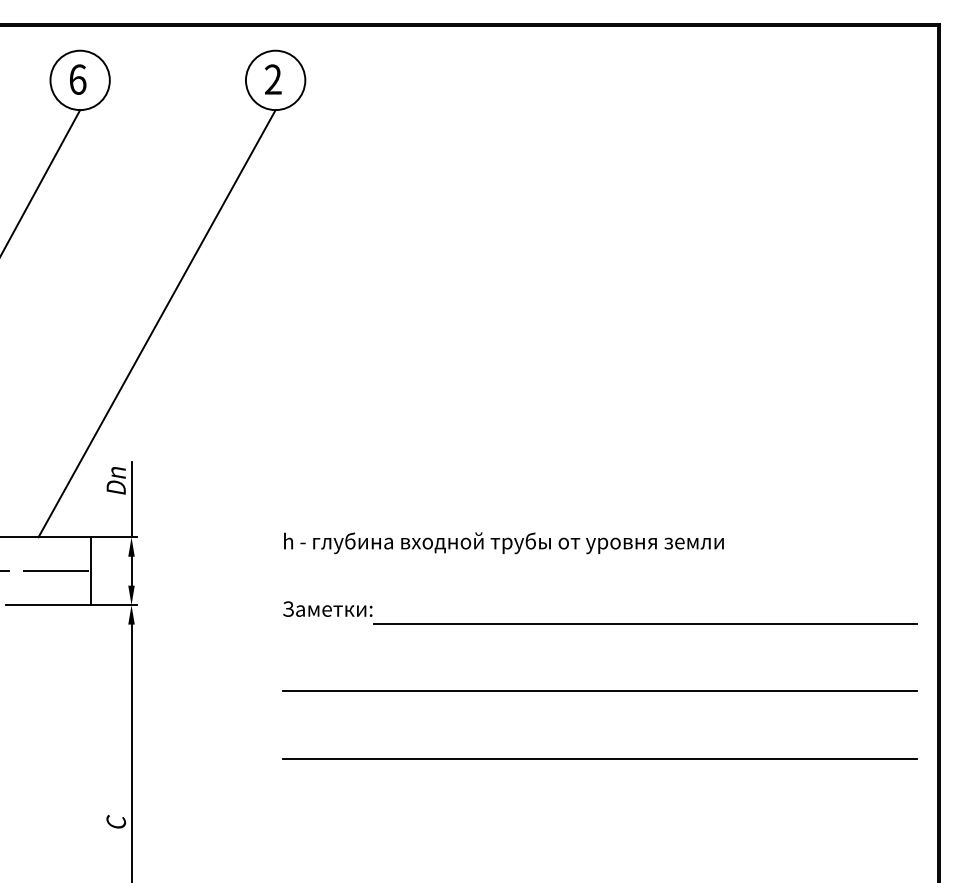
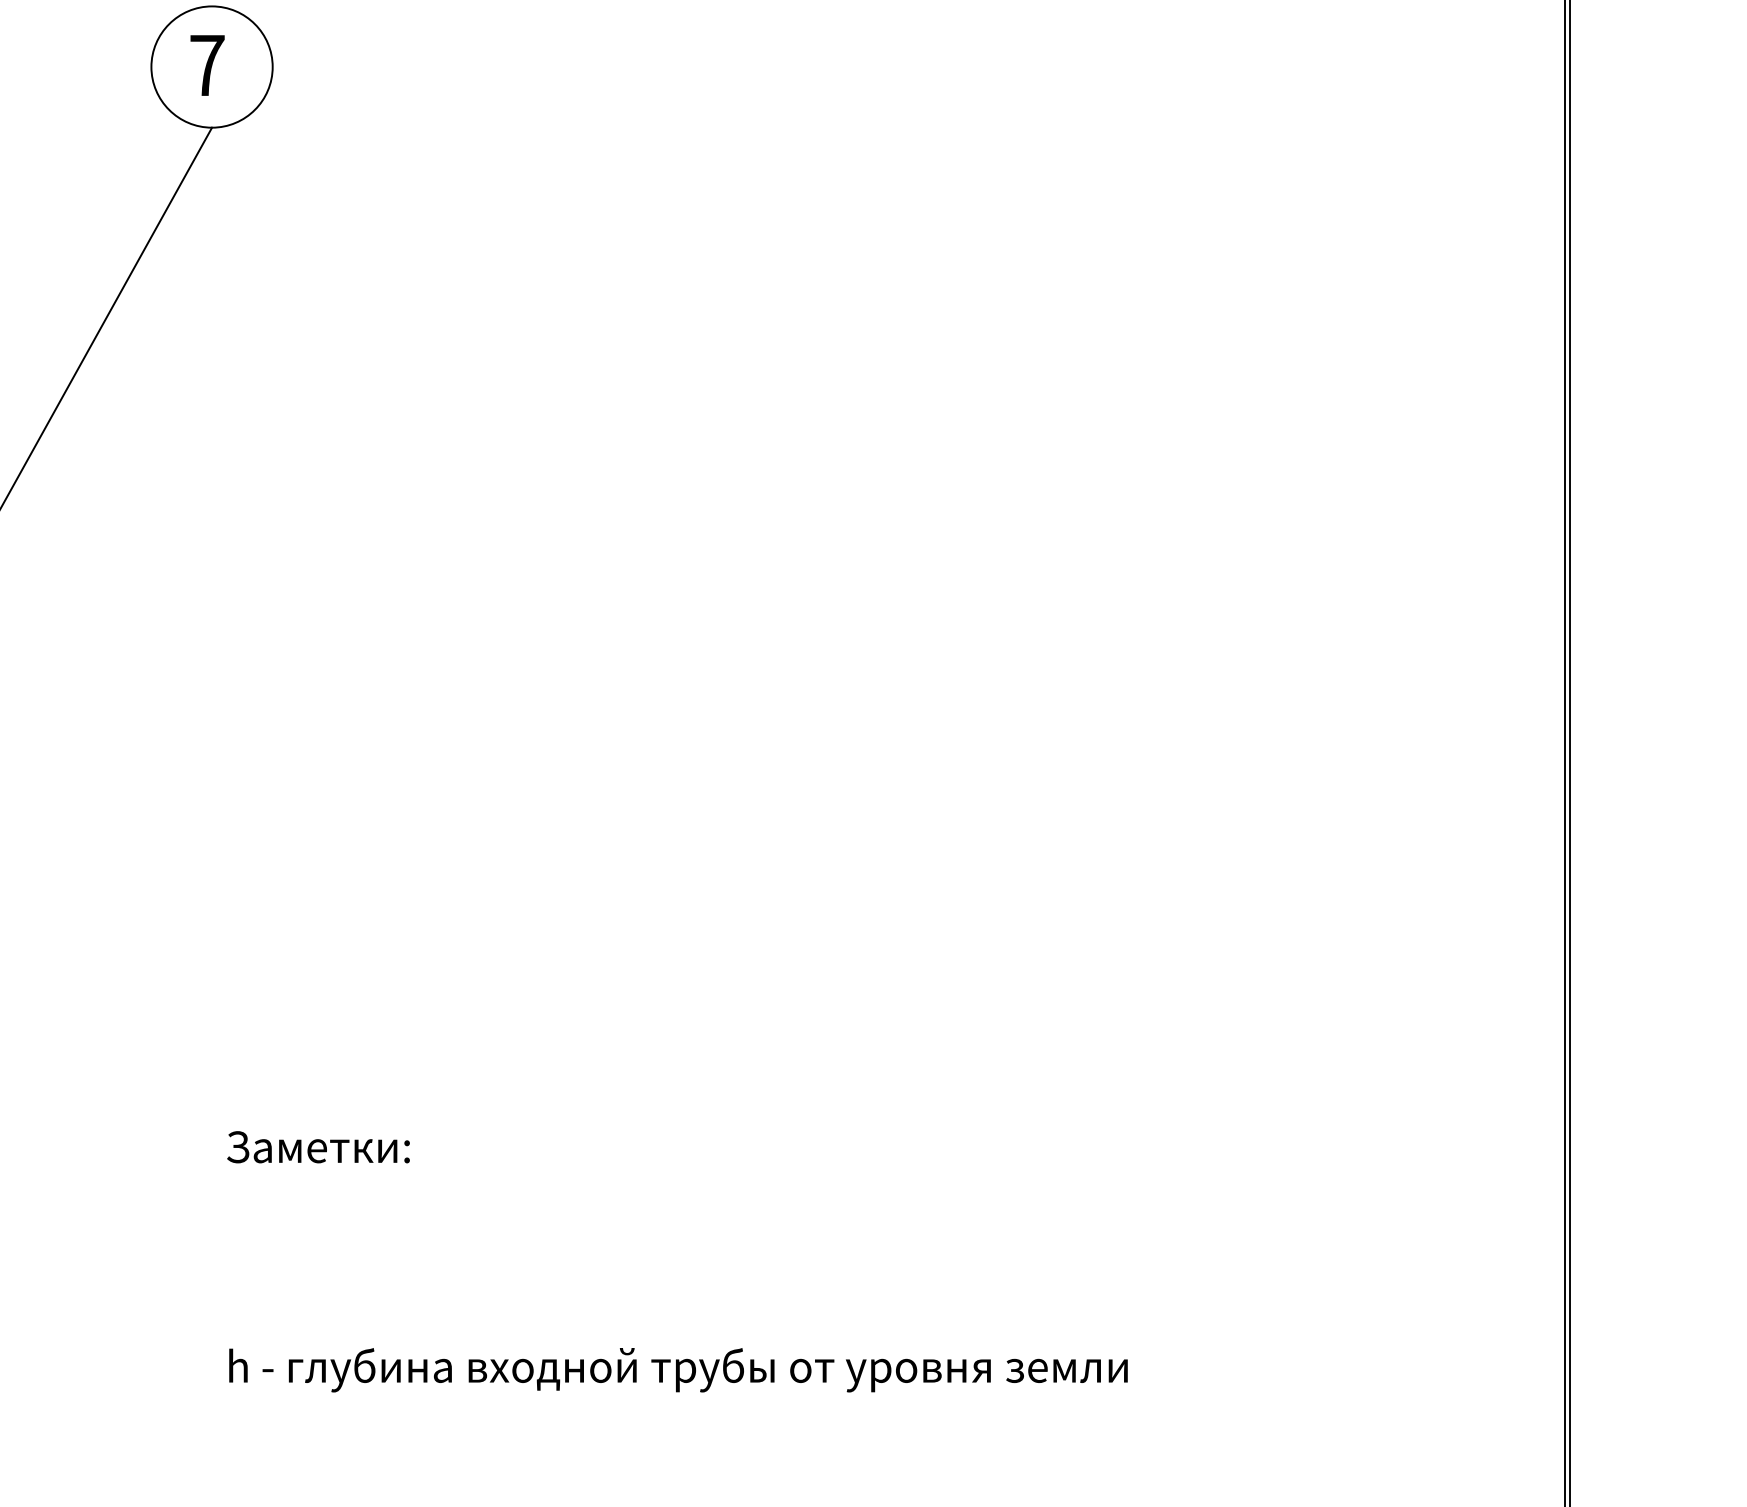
text: (273, 79) -> (207, 65), 2 -> 7
text: (503, 543) -> (677, 1370), moved
line: (645, 623) -> (967, 1176), removed
line: (599, 691) -> (873, 1315), removed
line: (599, 758) -> (873, 1452), removed

